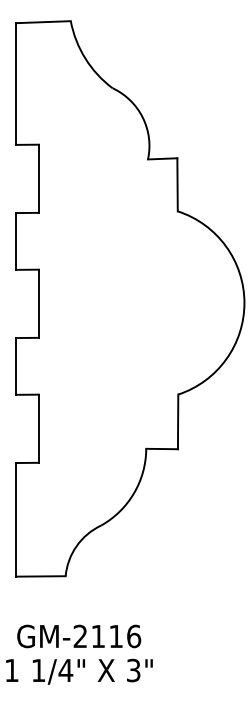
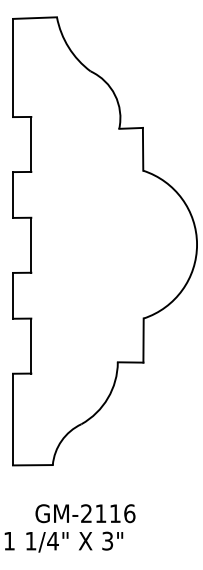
text: (79, 636) -> (85, 513), moved

